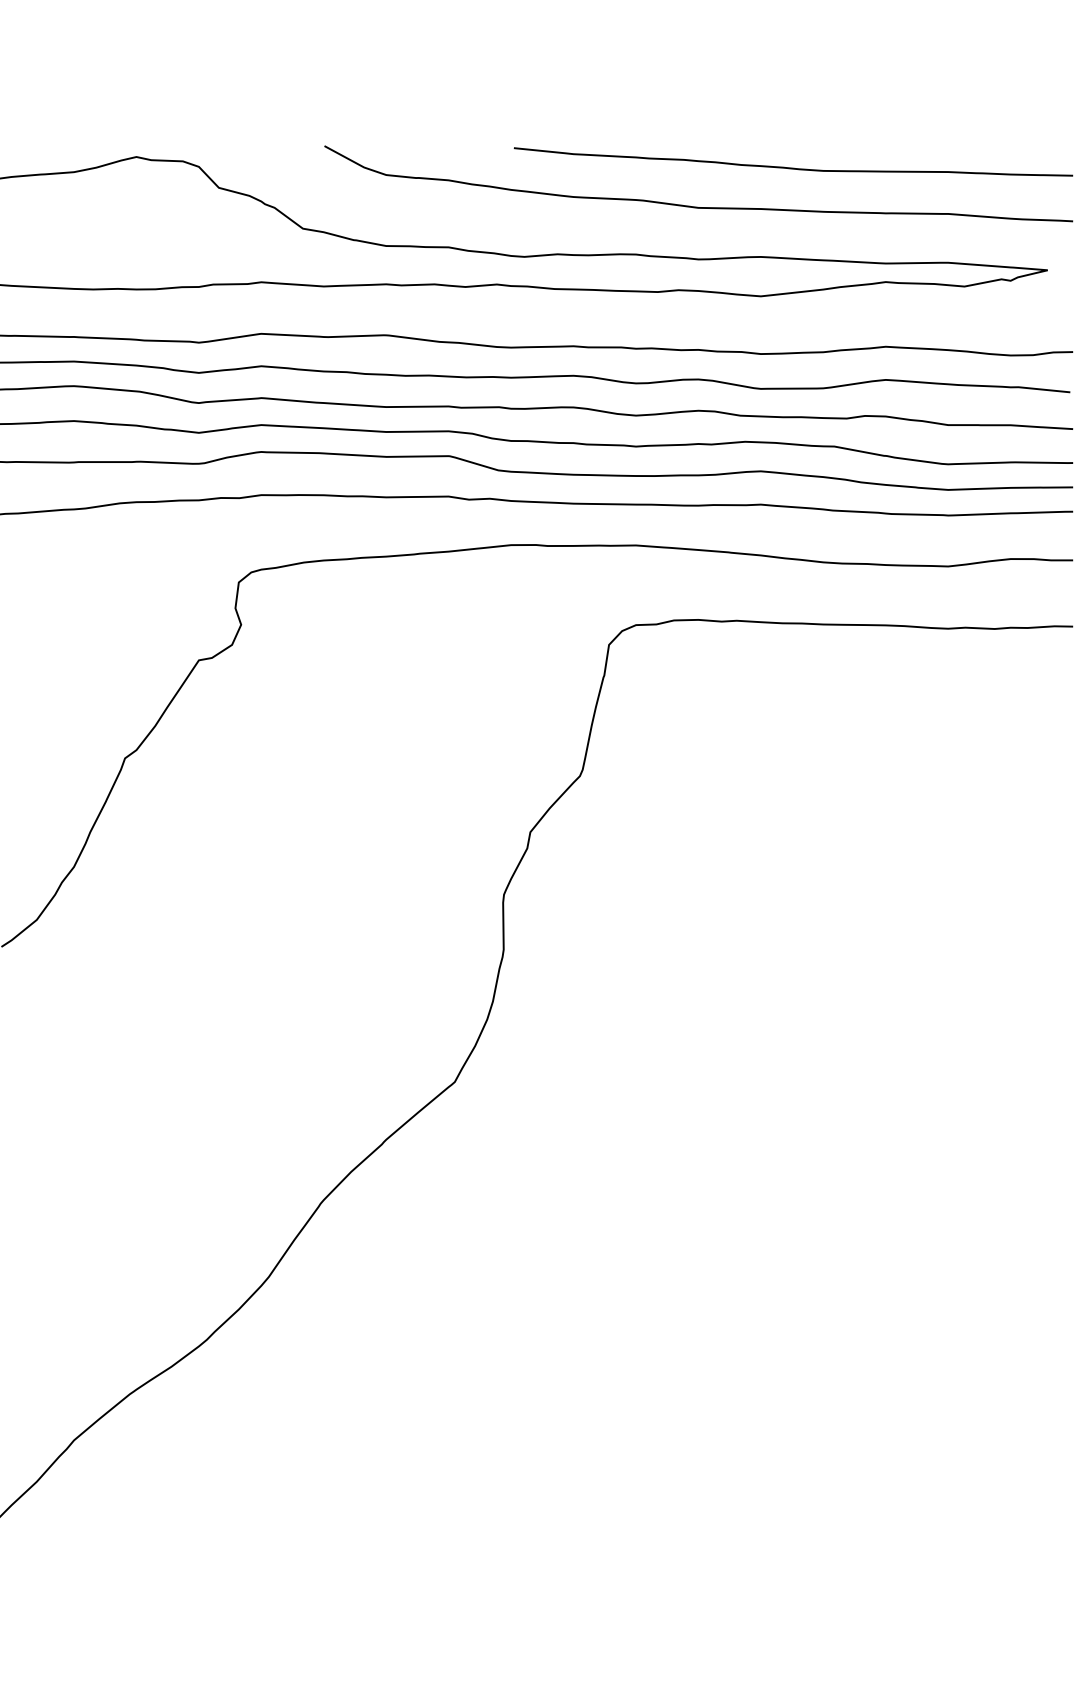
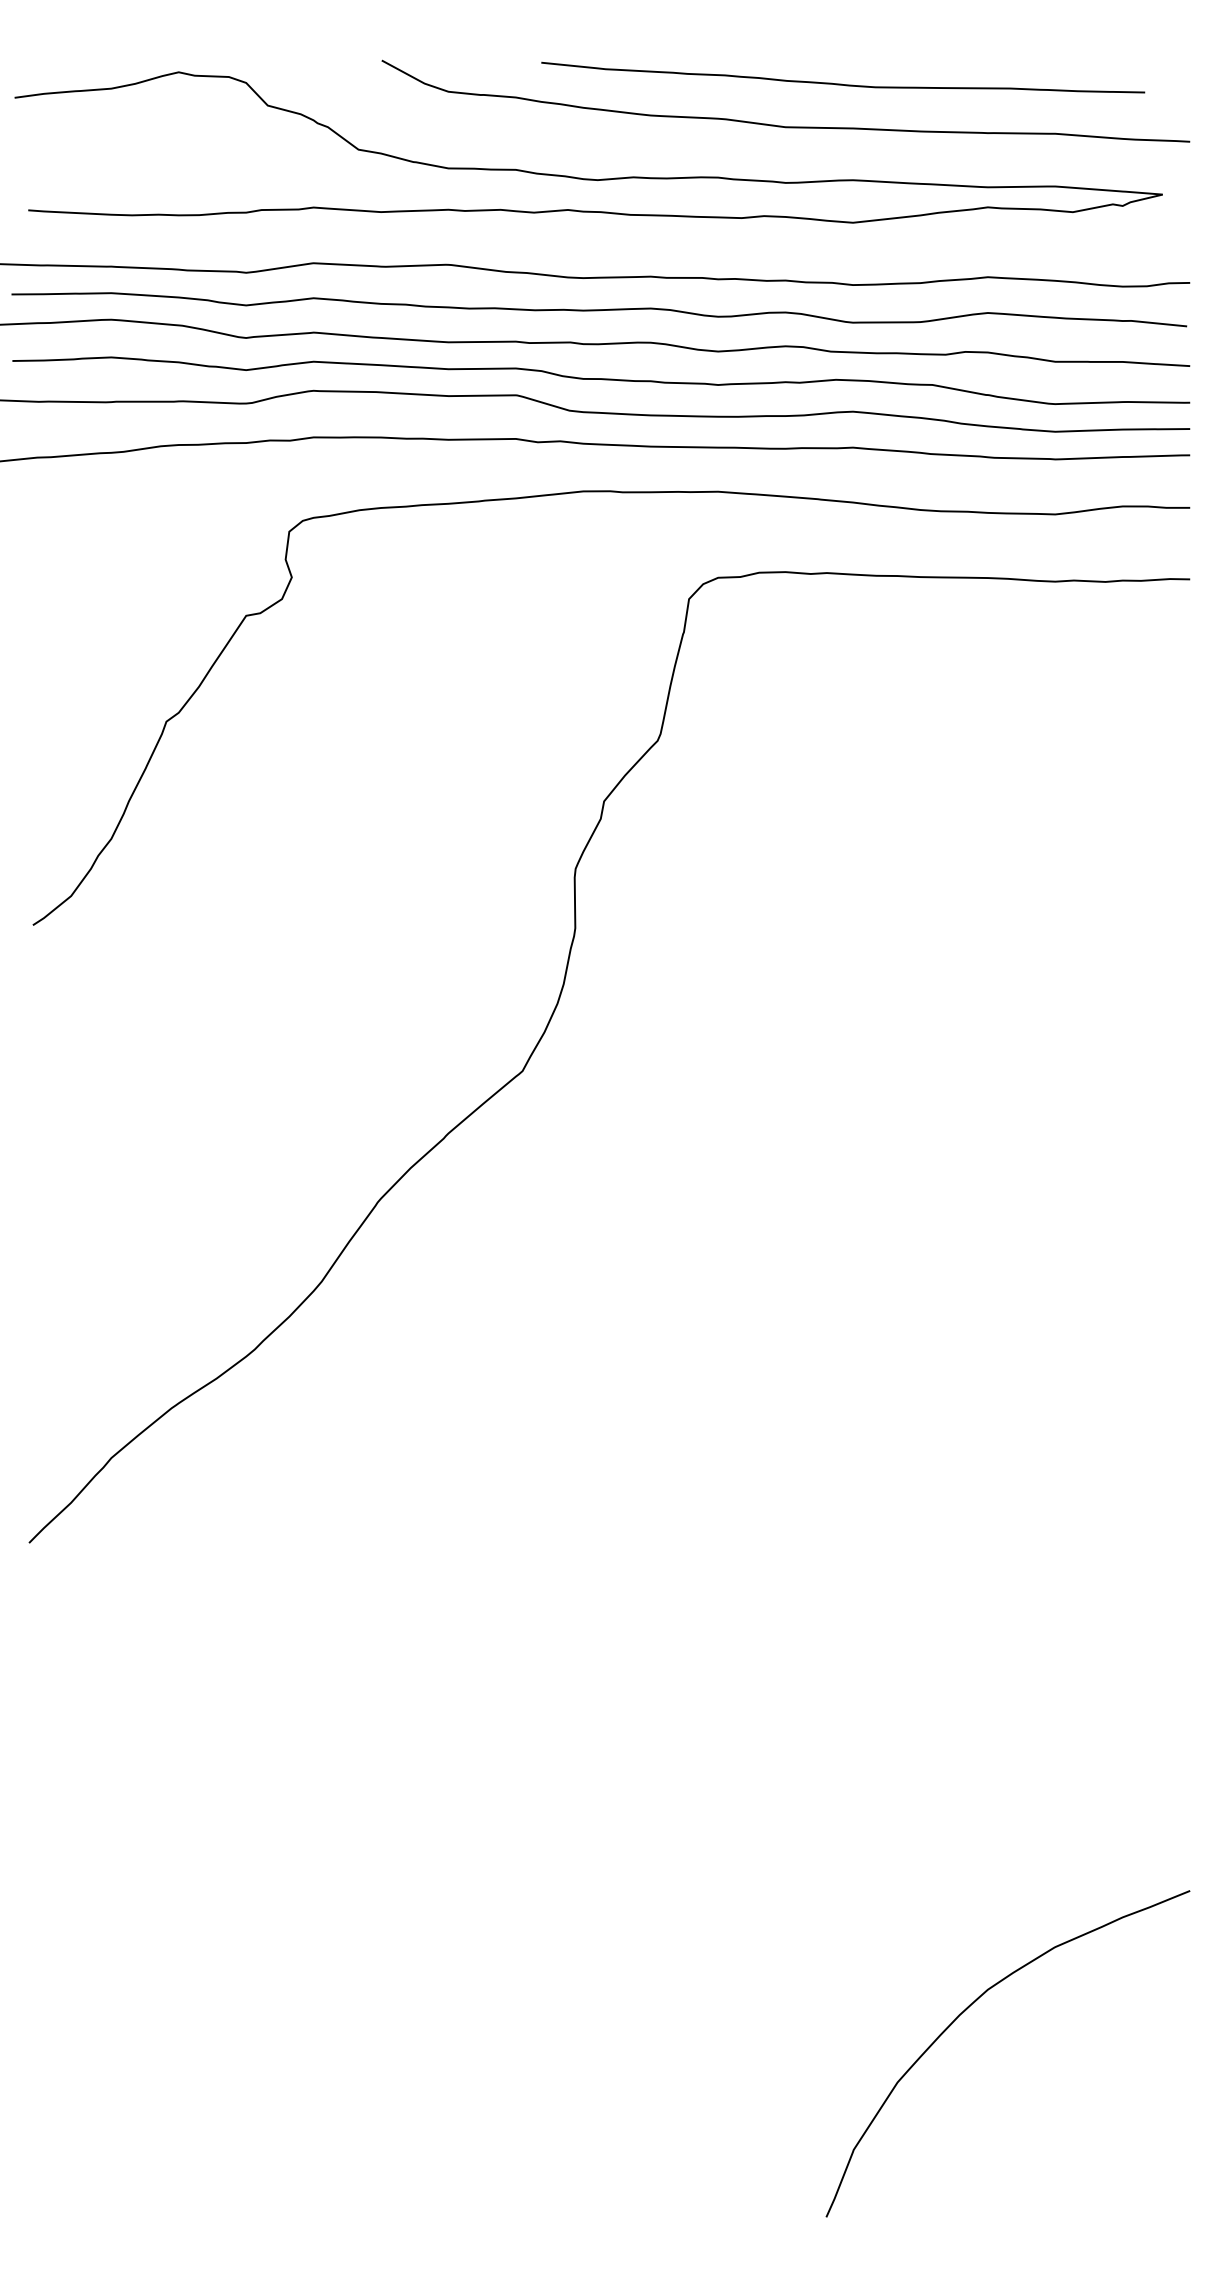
curve: (791, 167) -> (841, 83), moved

